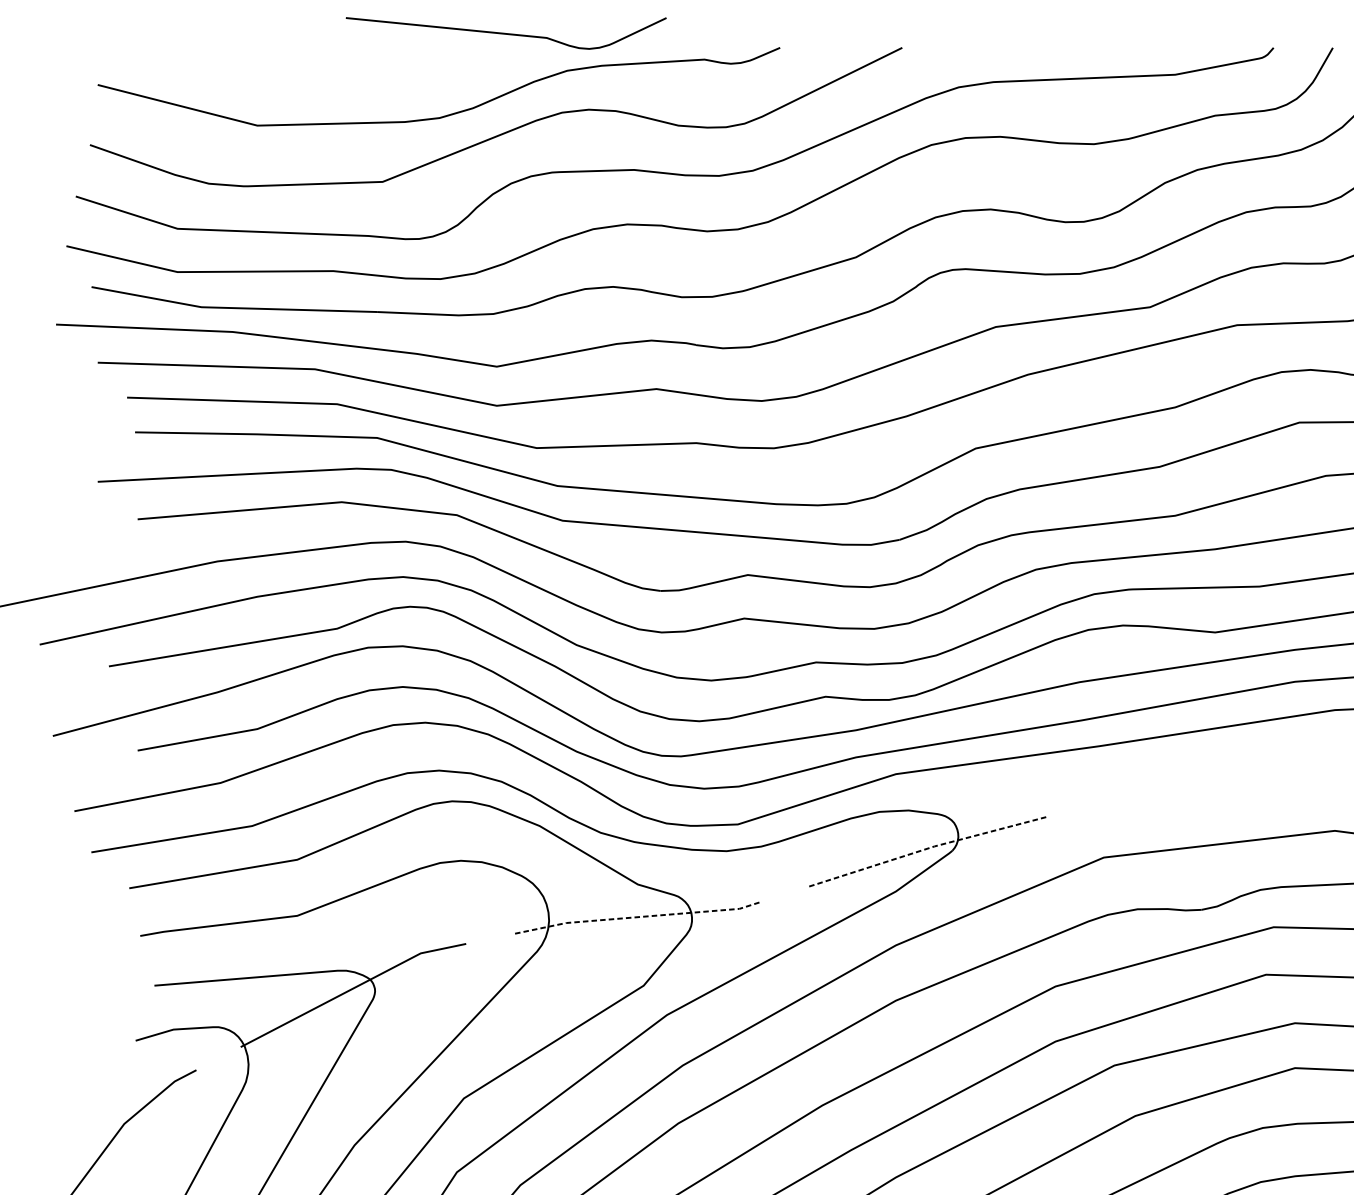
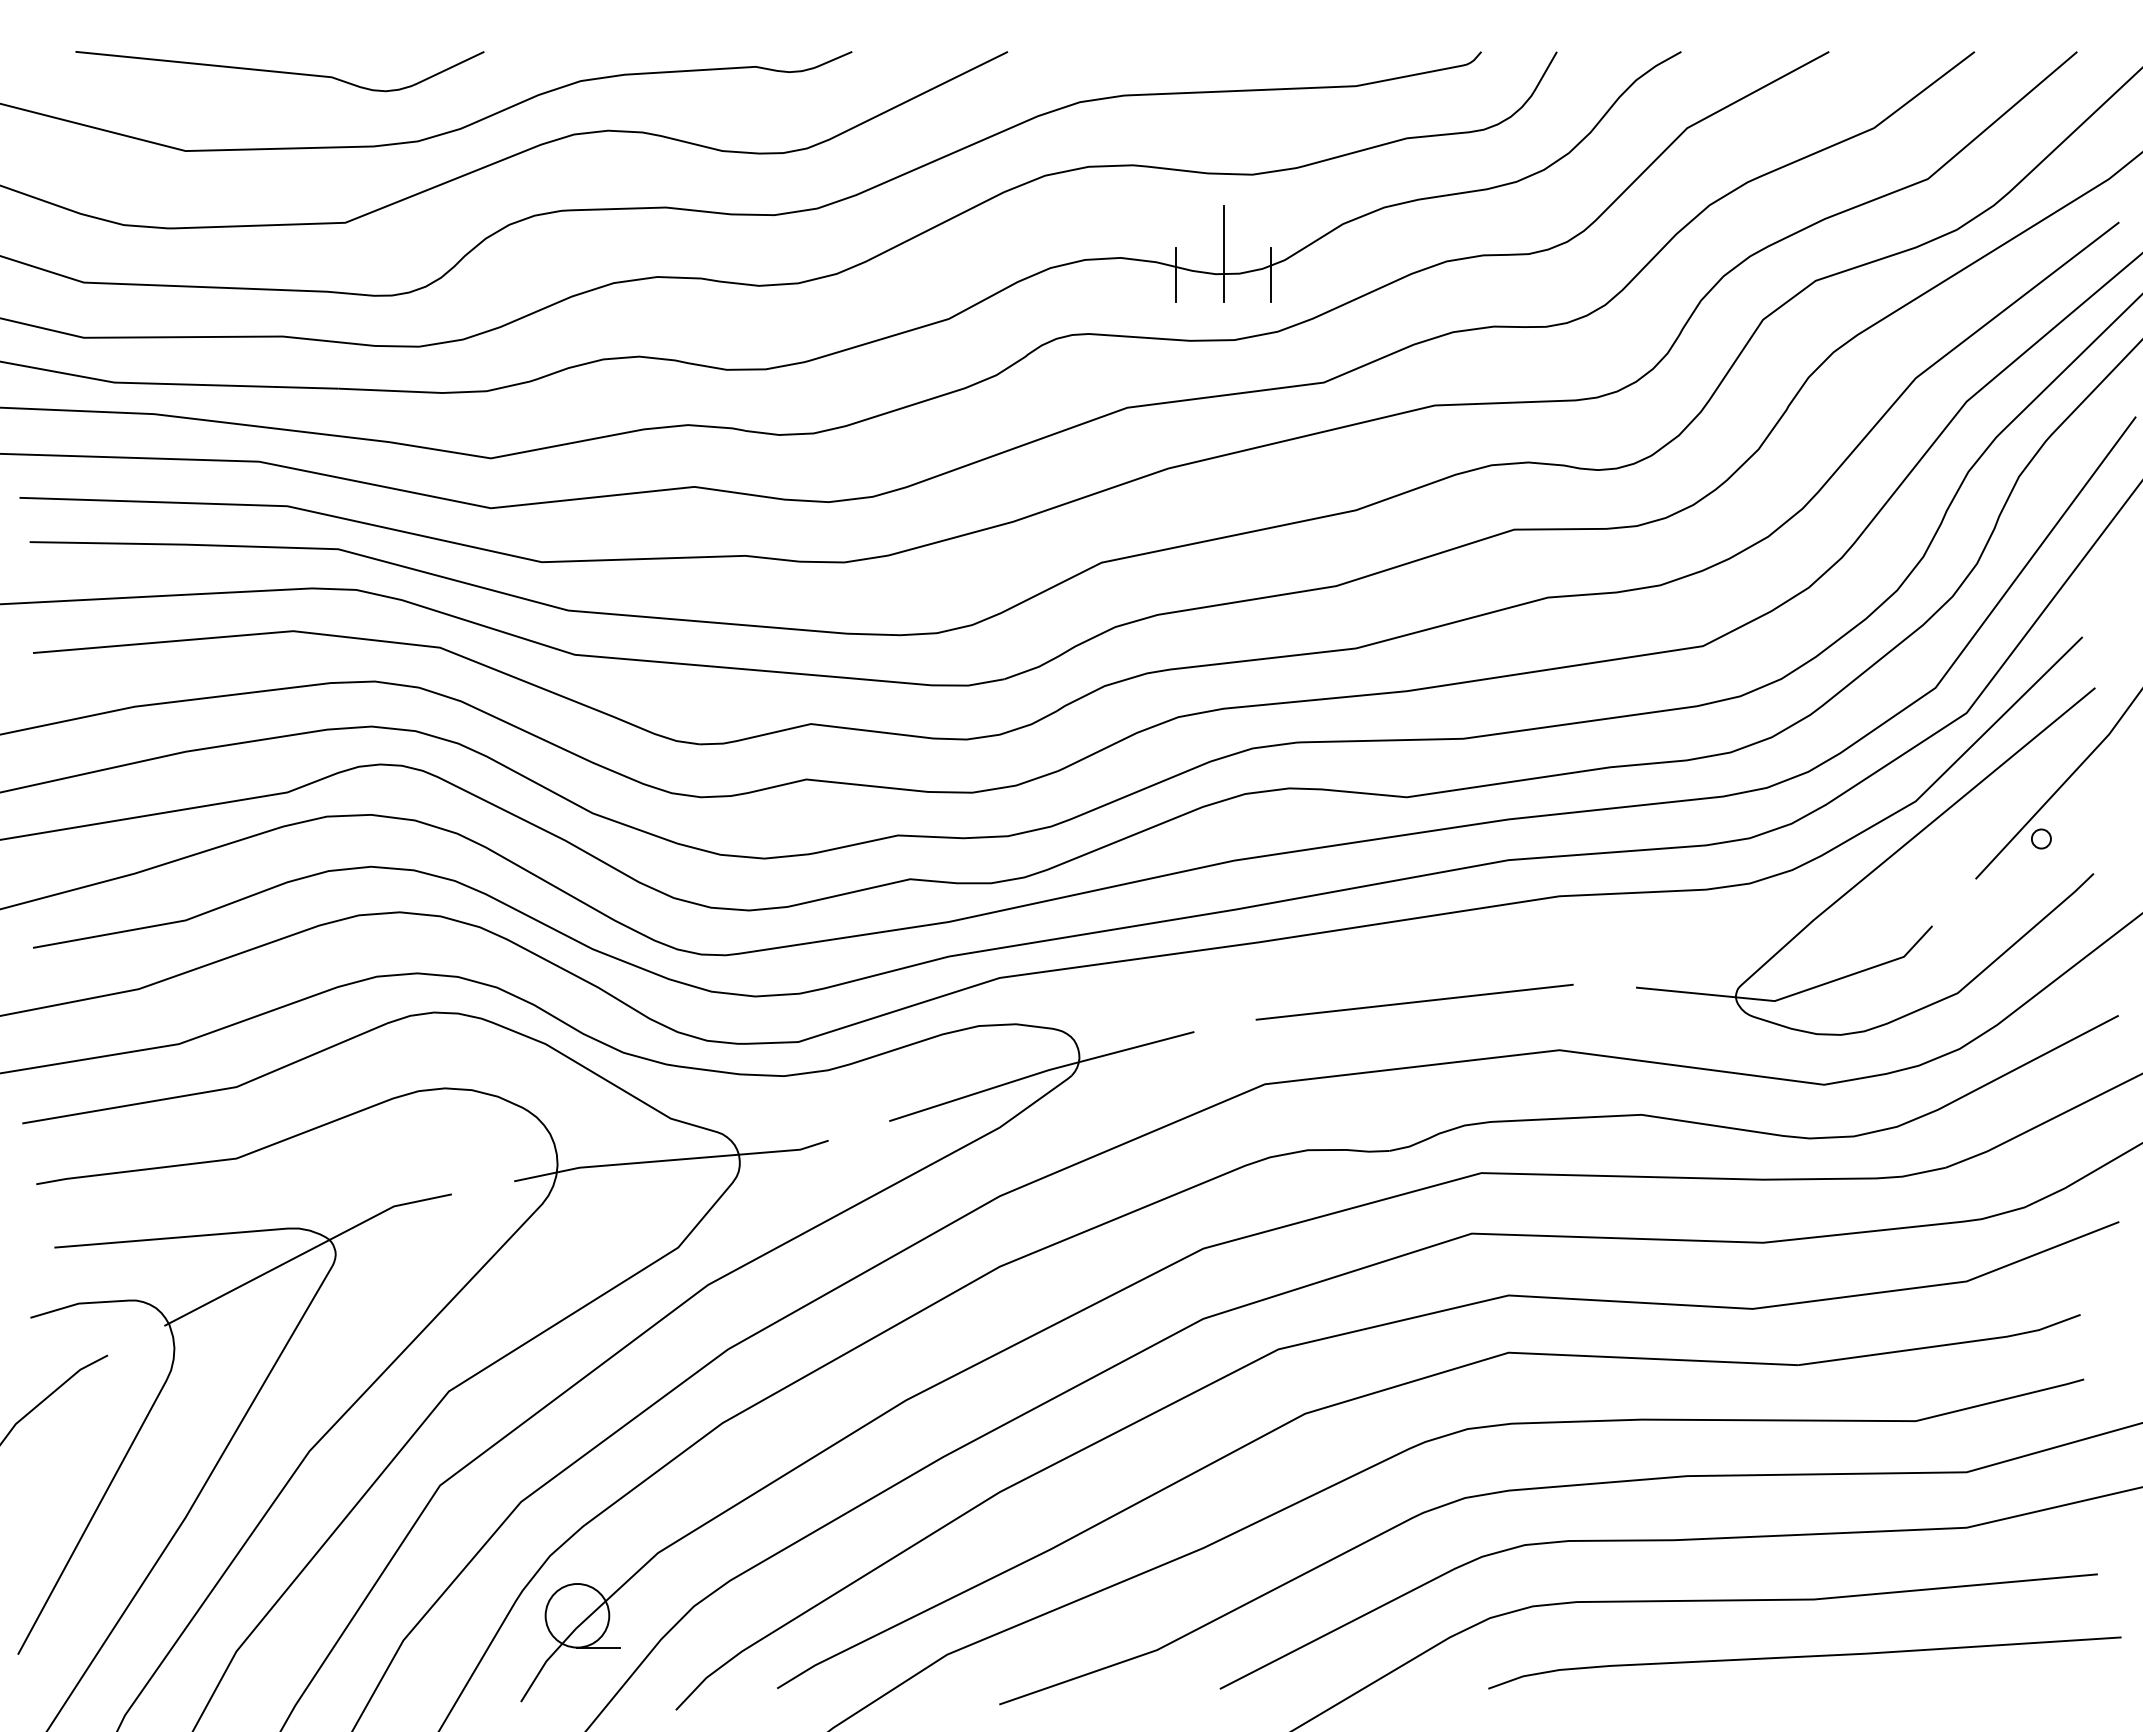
curve: (505, 33) -> (279, 71), moved
line: (1071, 205) -> (1223, 253), added
line: (1034, 222) -> (1176, 274), added
line: (1109, 222) -> (1271, 274), added
line: (1221, 792) -> (1414, 1001), added
line: (928, 848) -> (1041, 1072), dashed -> solid
line: (639, 917) -> (672, 1160), dashed -> solid

